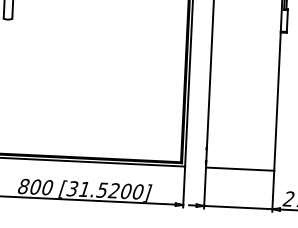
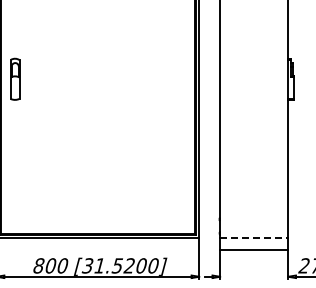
line: (240, 169) -> (254, 238), solid -> dashed
line: (238, 207) -> (254, 249), moved

